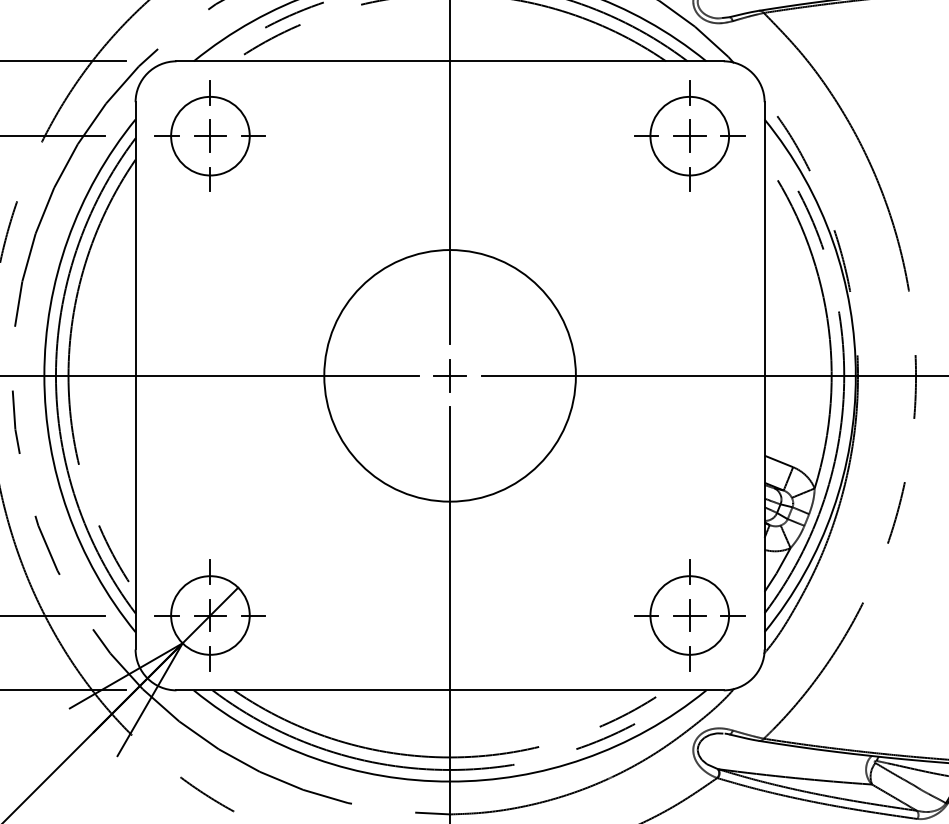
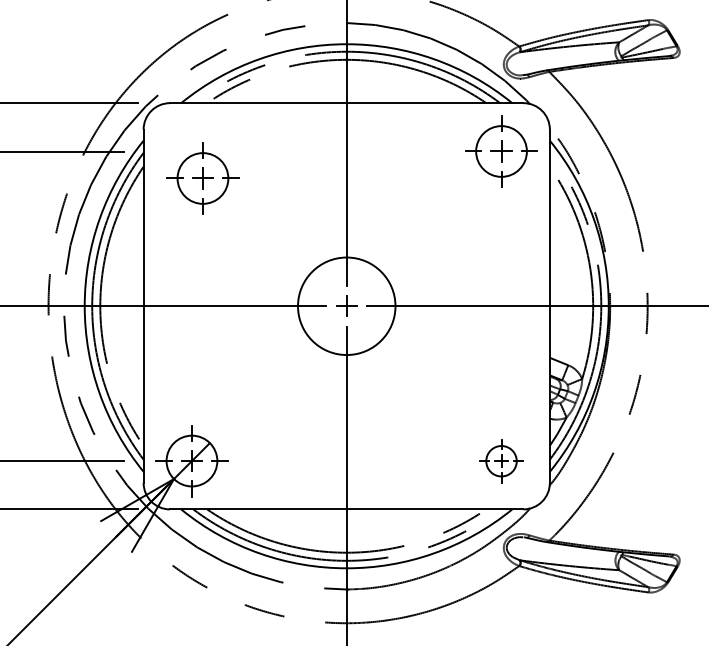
part: (209, 136) -> (202, 178), moved
circle: (449, 376) -> (346, 306), size x0.6
part: (689, 616) -> (501, 461), size x0.6

